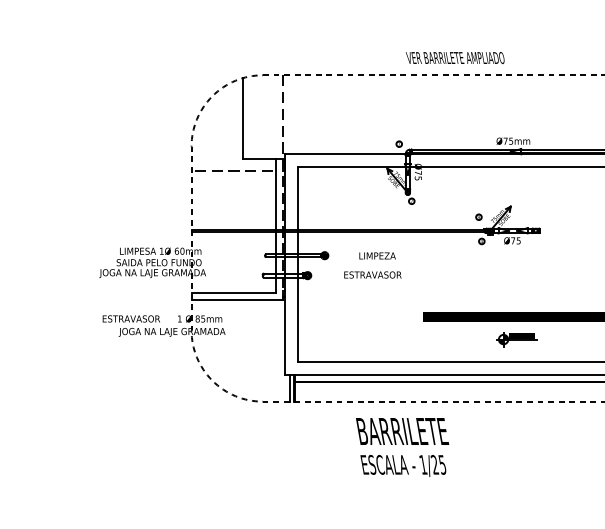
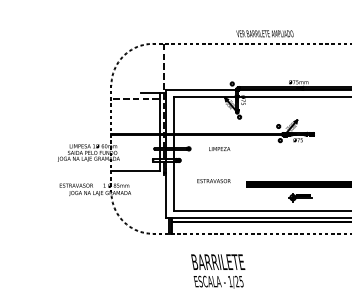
line: (243, 117) -> (141, 68), removed
text: (372, 275) -> (213, 181), moved
line: (236, 299) -> (137, 174), removed
text: (403, 447) -> (218, 271), moved

